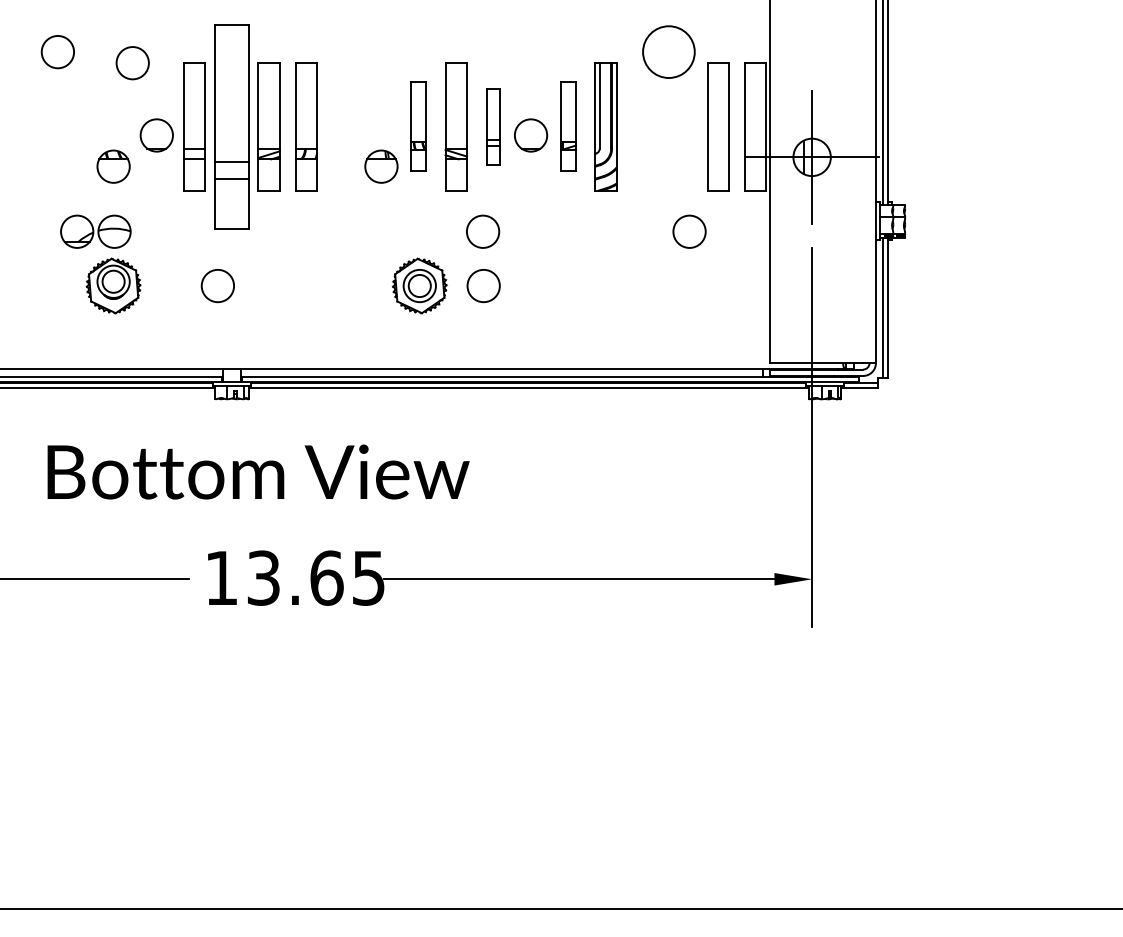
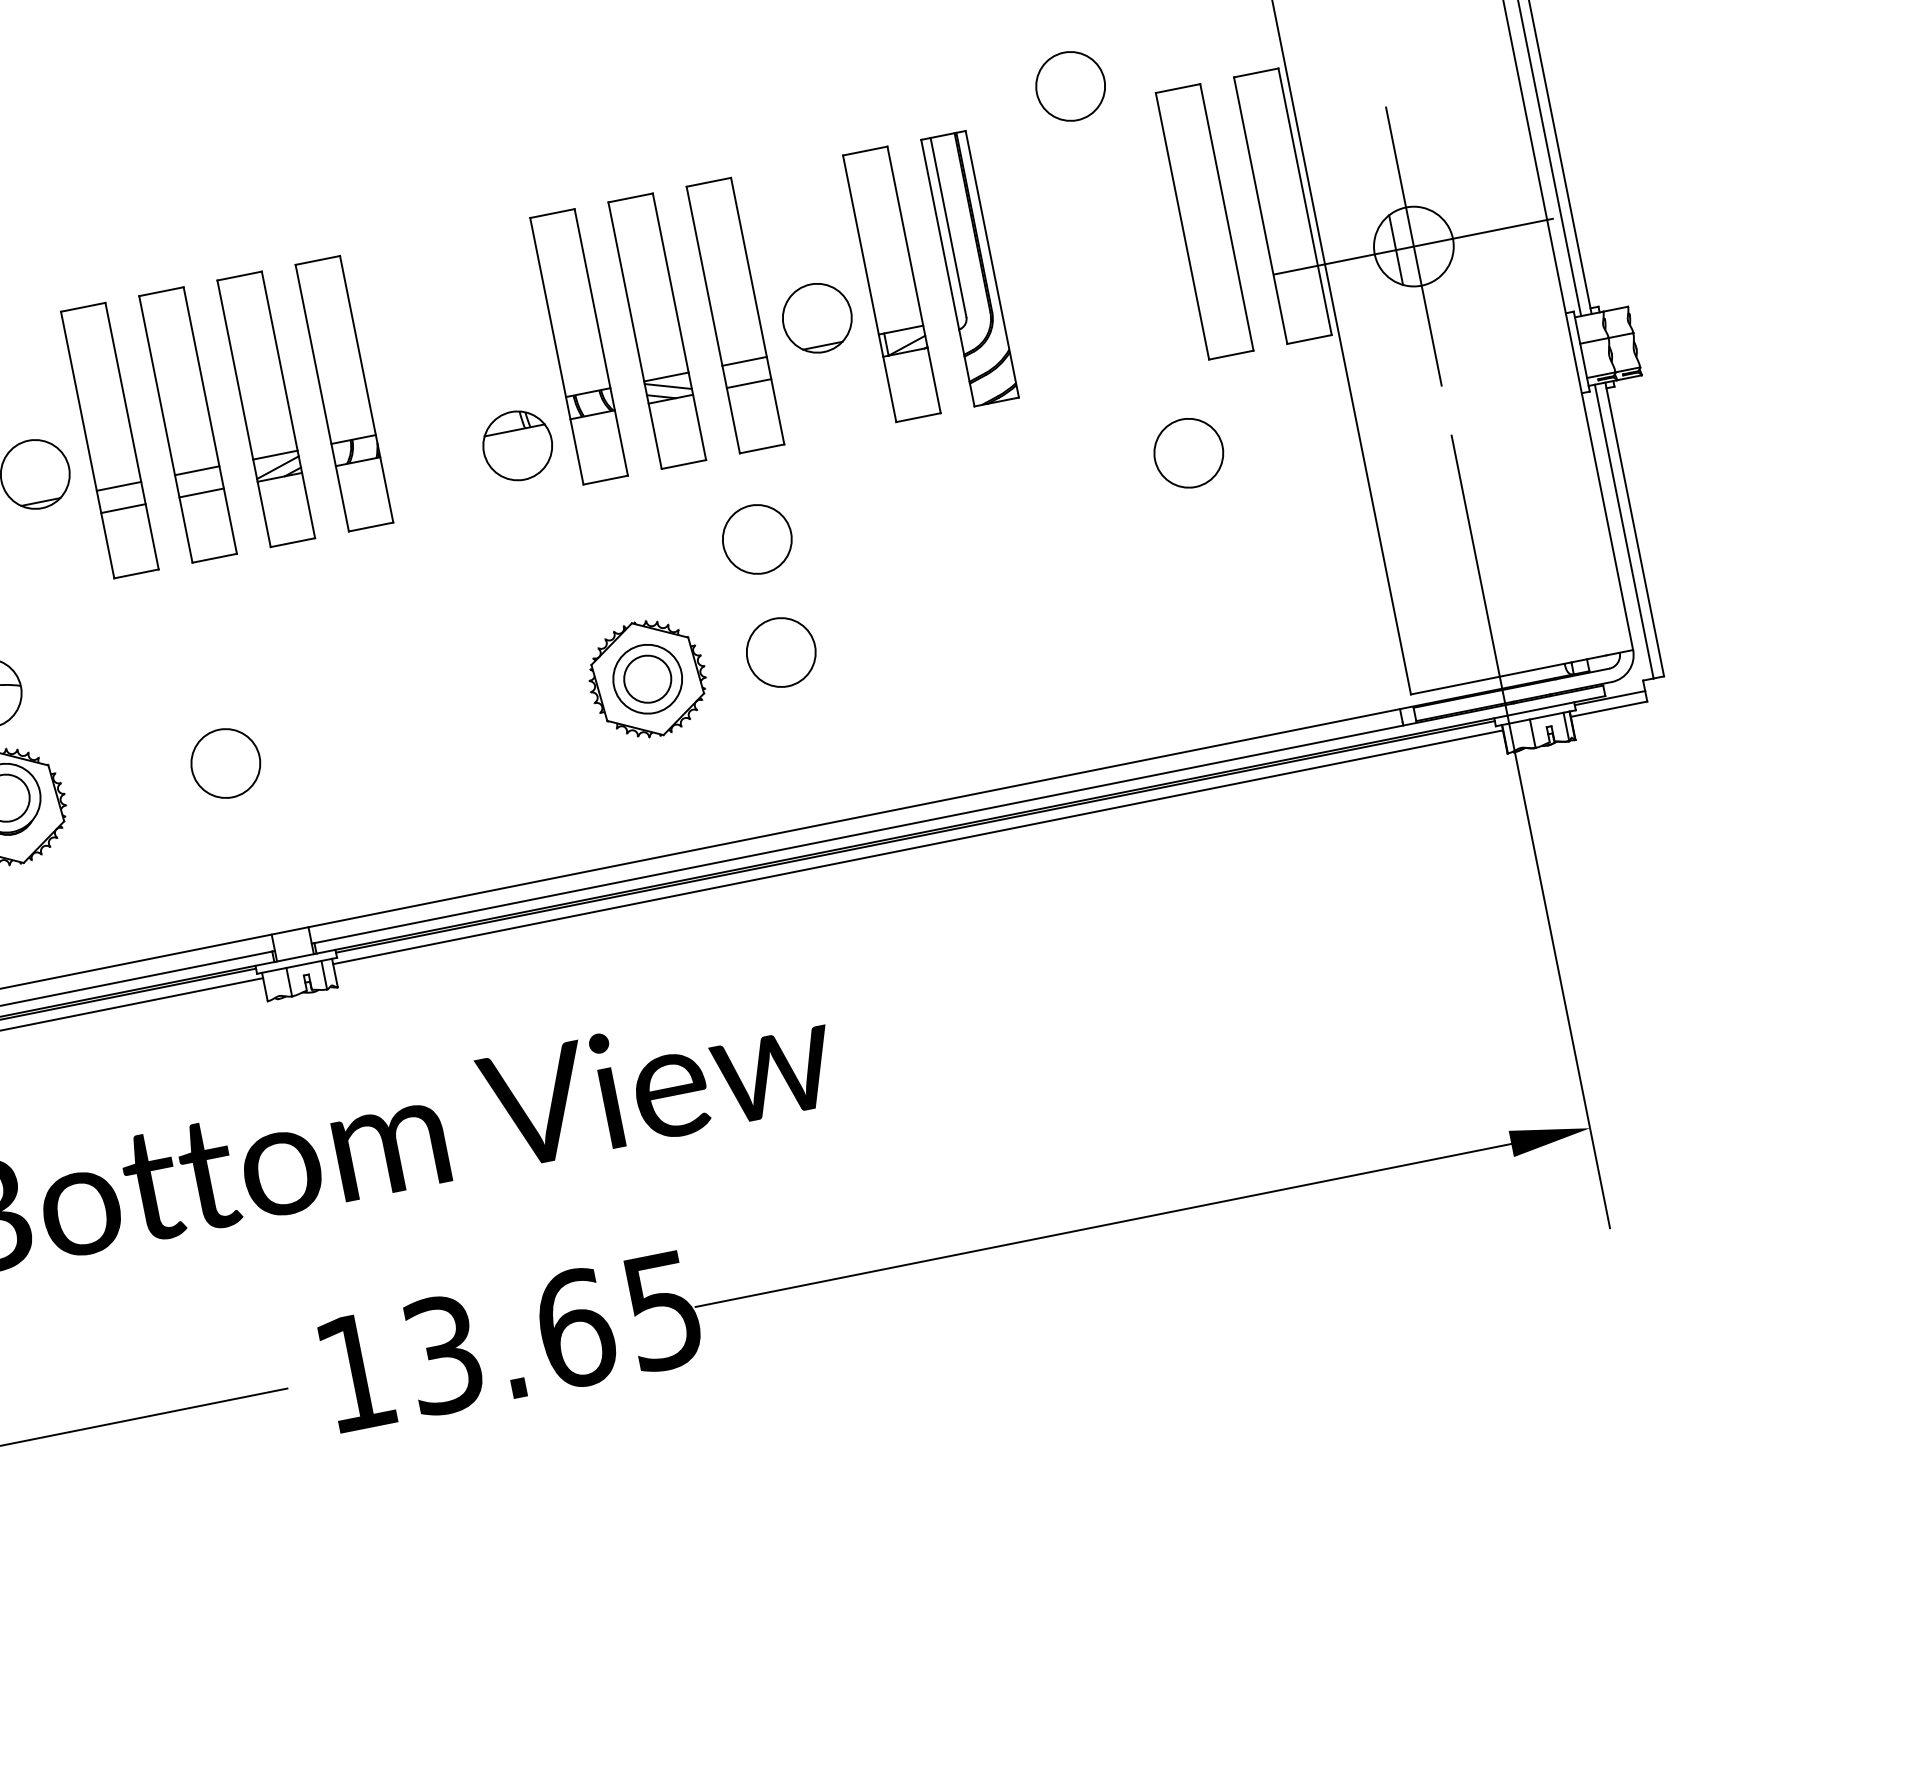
circle: (668, 51) -> (1069, 85), size x0.62
part: (231, 126) -> (187, 424), size x0.62
part: (418, 126) -> (578, 346), size x1.43
part: (493, 126) -> (735, 315), size x1.67
part: (568, 126) -> (891, 283), size x1.43

